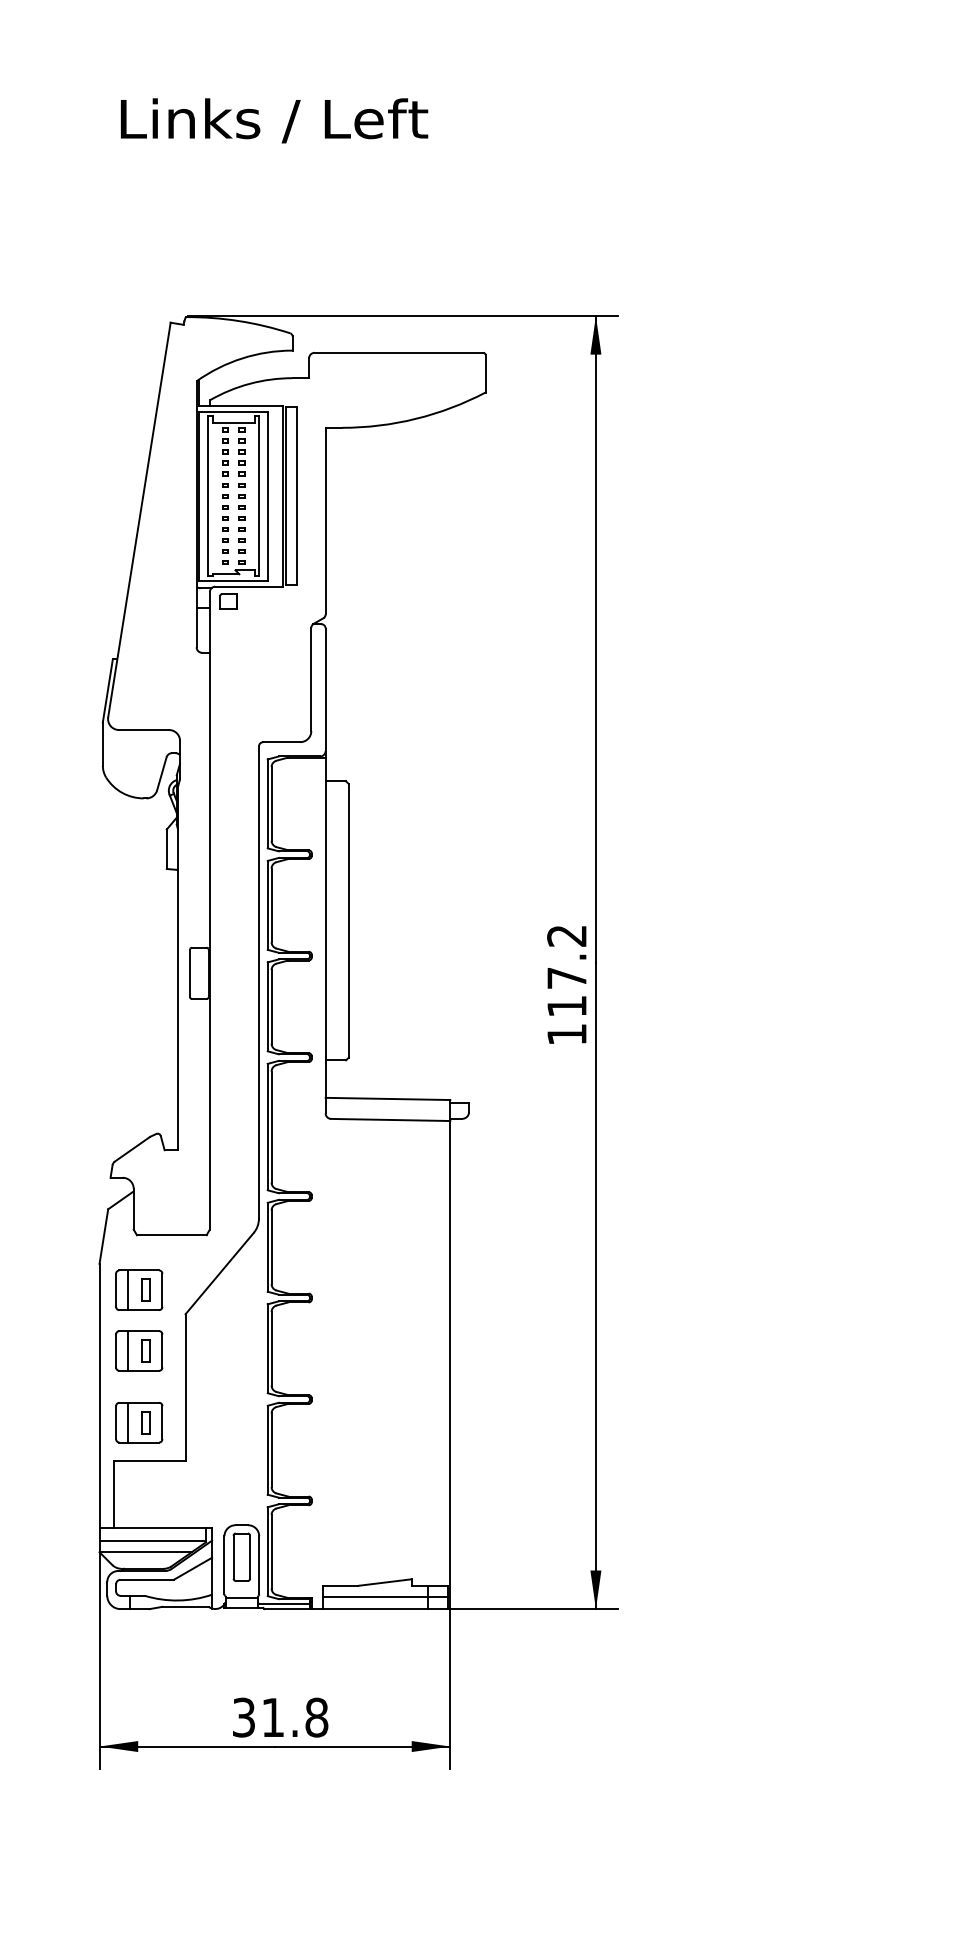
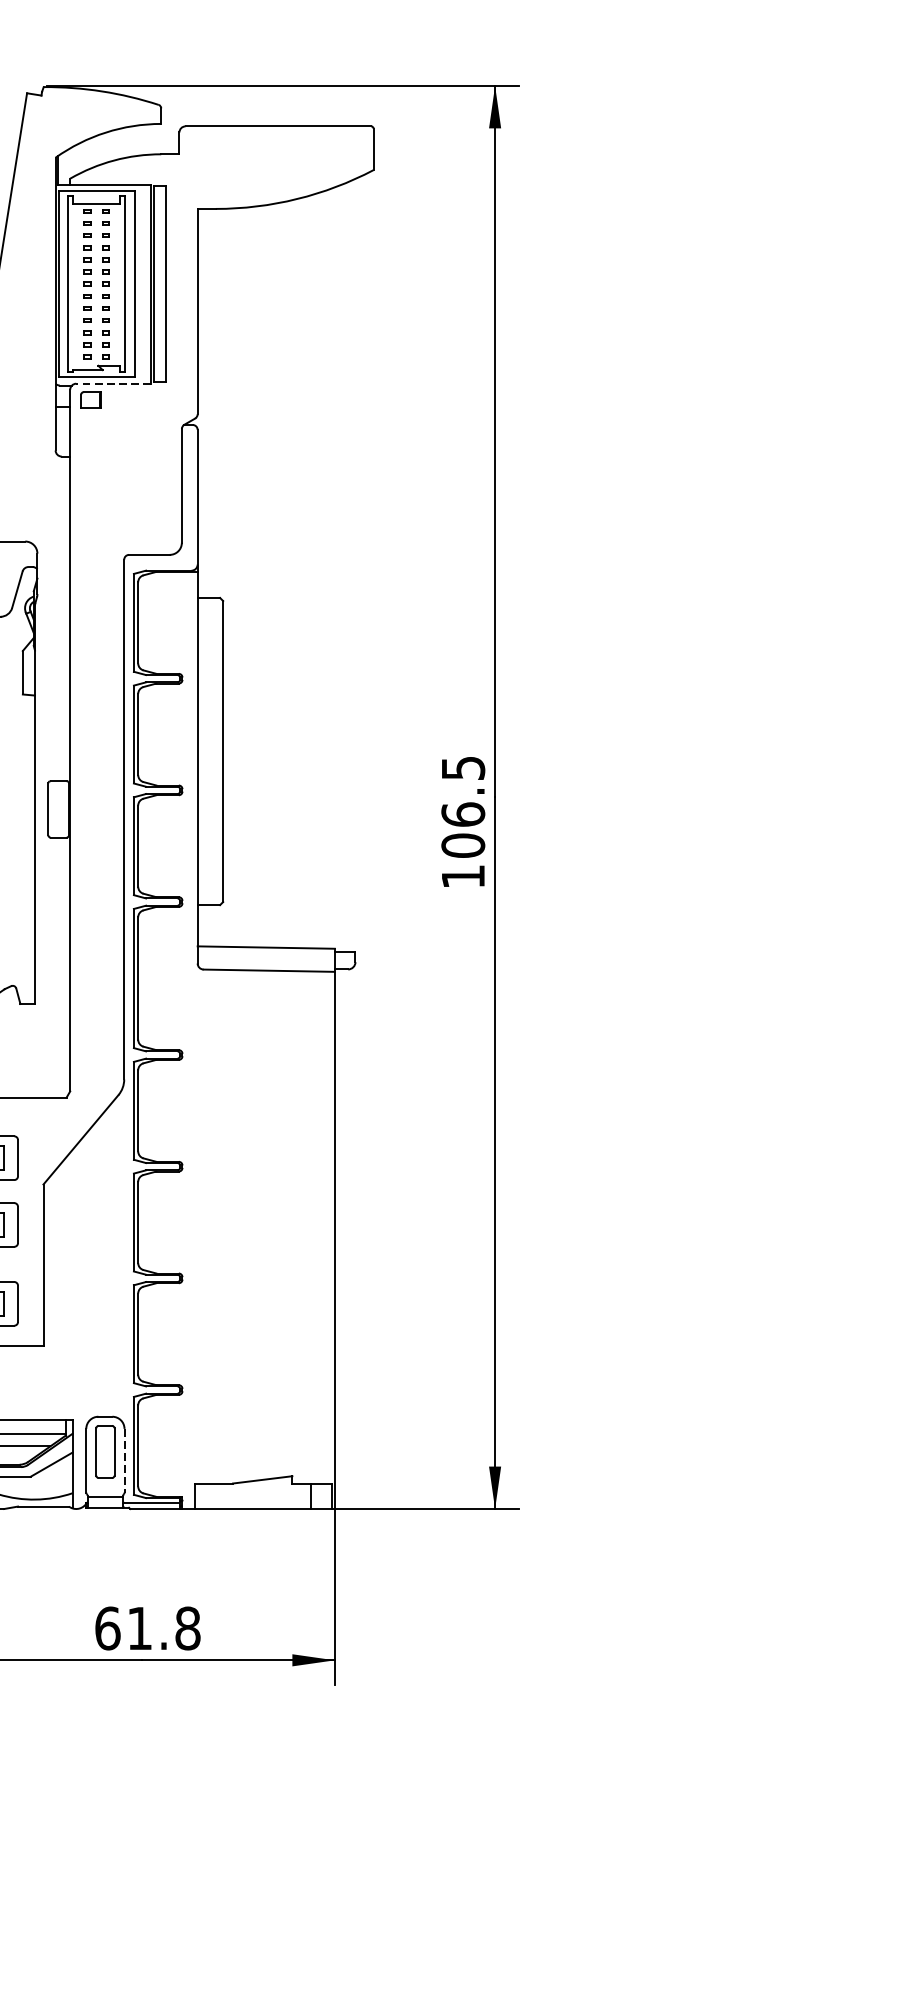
line: (249, 586) -> (113, 383), solid -> dashed
text: (566, 971) -> (462, 807), 117.2 -> 106.5
line: (259, 1565) -> (124, 1461), solid -> dashed
line: (385, 1596) -> (263, 1495), removed
text: (243, 1717) -> (107, 1628), 31.8 -> 61.8

